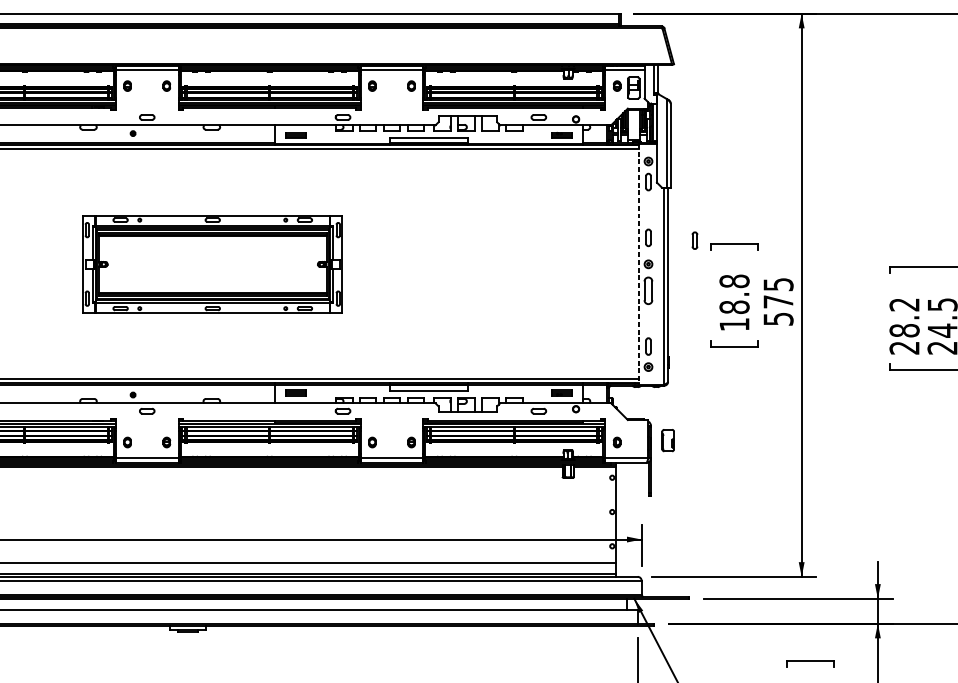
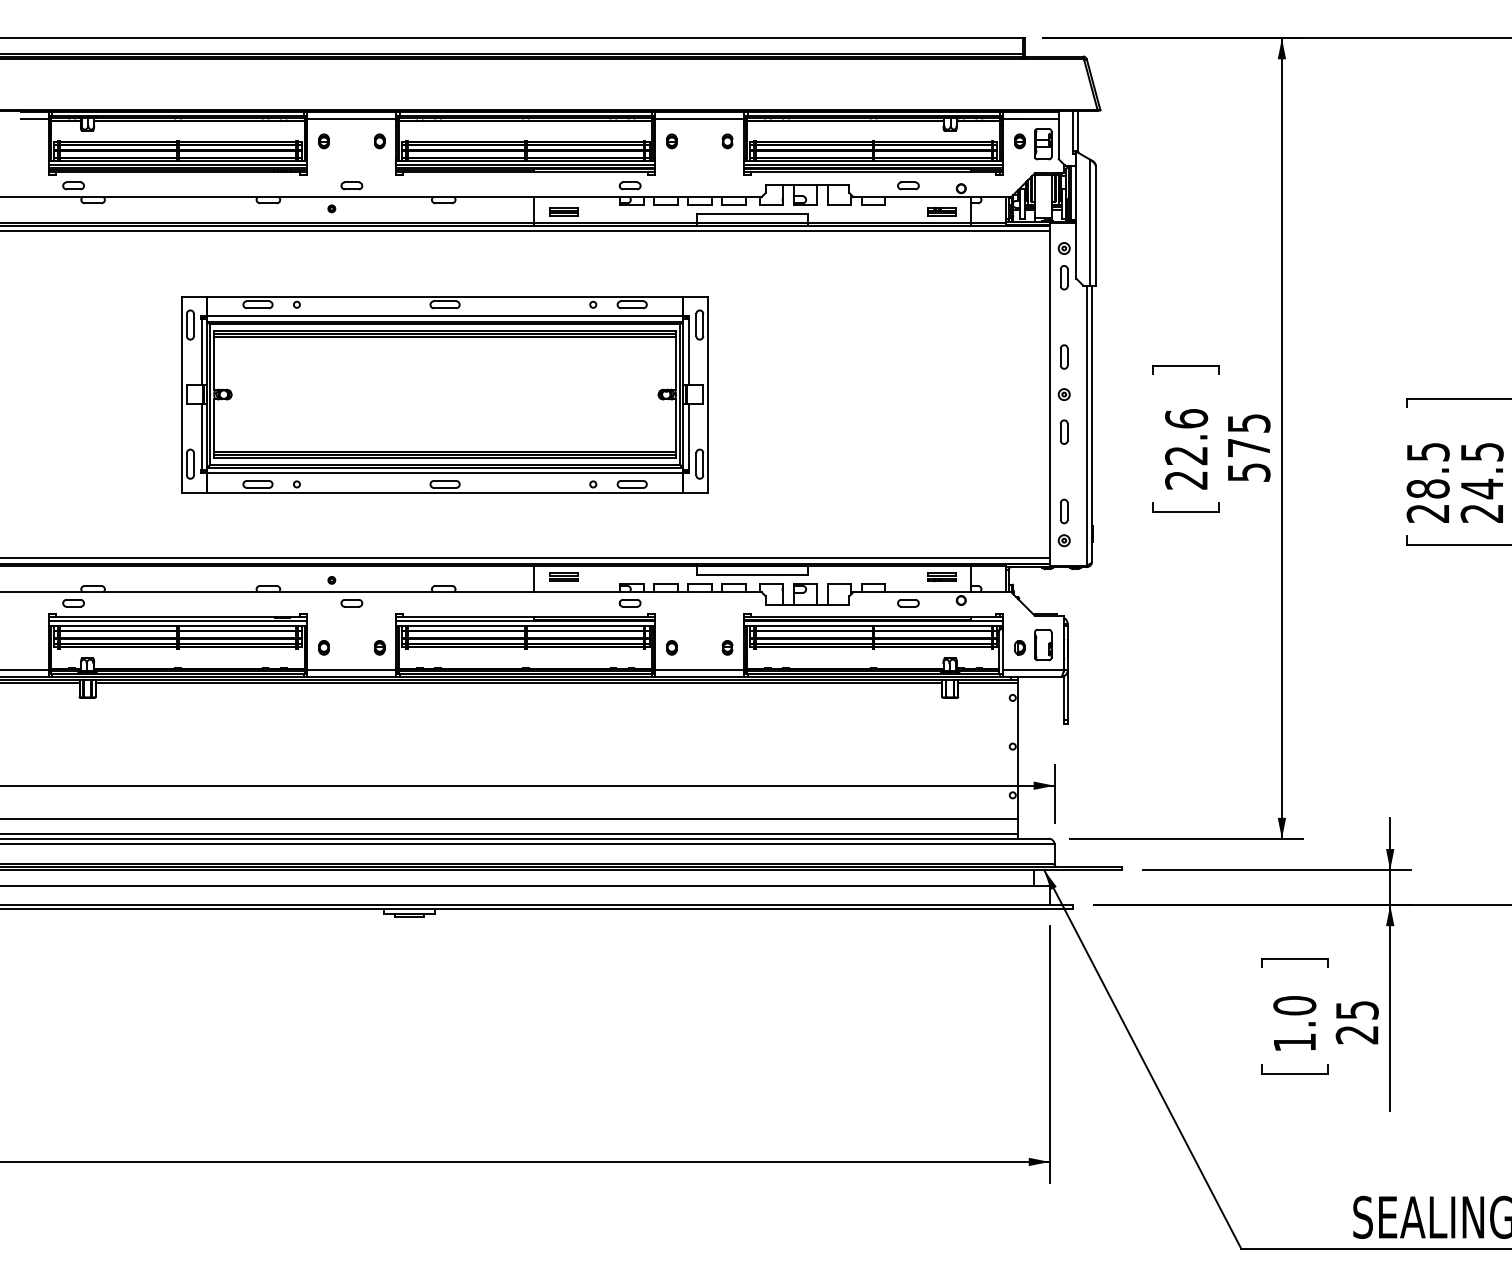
part: (695, 240) -> (1130, 360), removed
part: (212, 264) -> (444, 394), size x1.43
line: (638, 264) -> (1050, 395), dashed -> solid
part: (648, 290) -> (1064, 431), size x0.62
text: (734, 302) -> (1186, 449), 18.8 -> 22.6
text: (904, 305) -> (1427, 452), 28.2 -> 28.5
part: (668, 440) -> (1043, 644), moved

